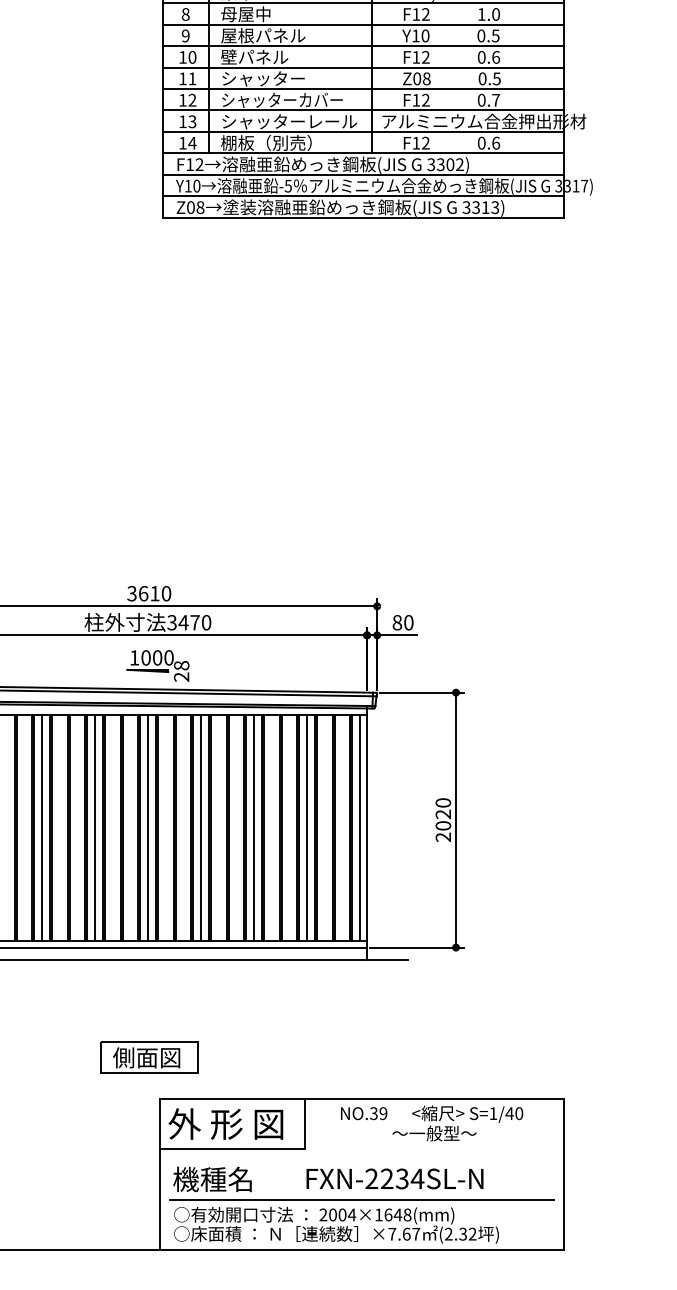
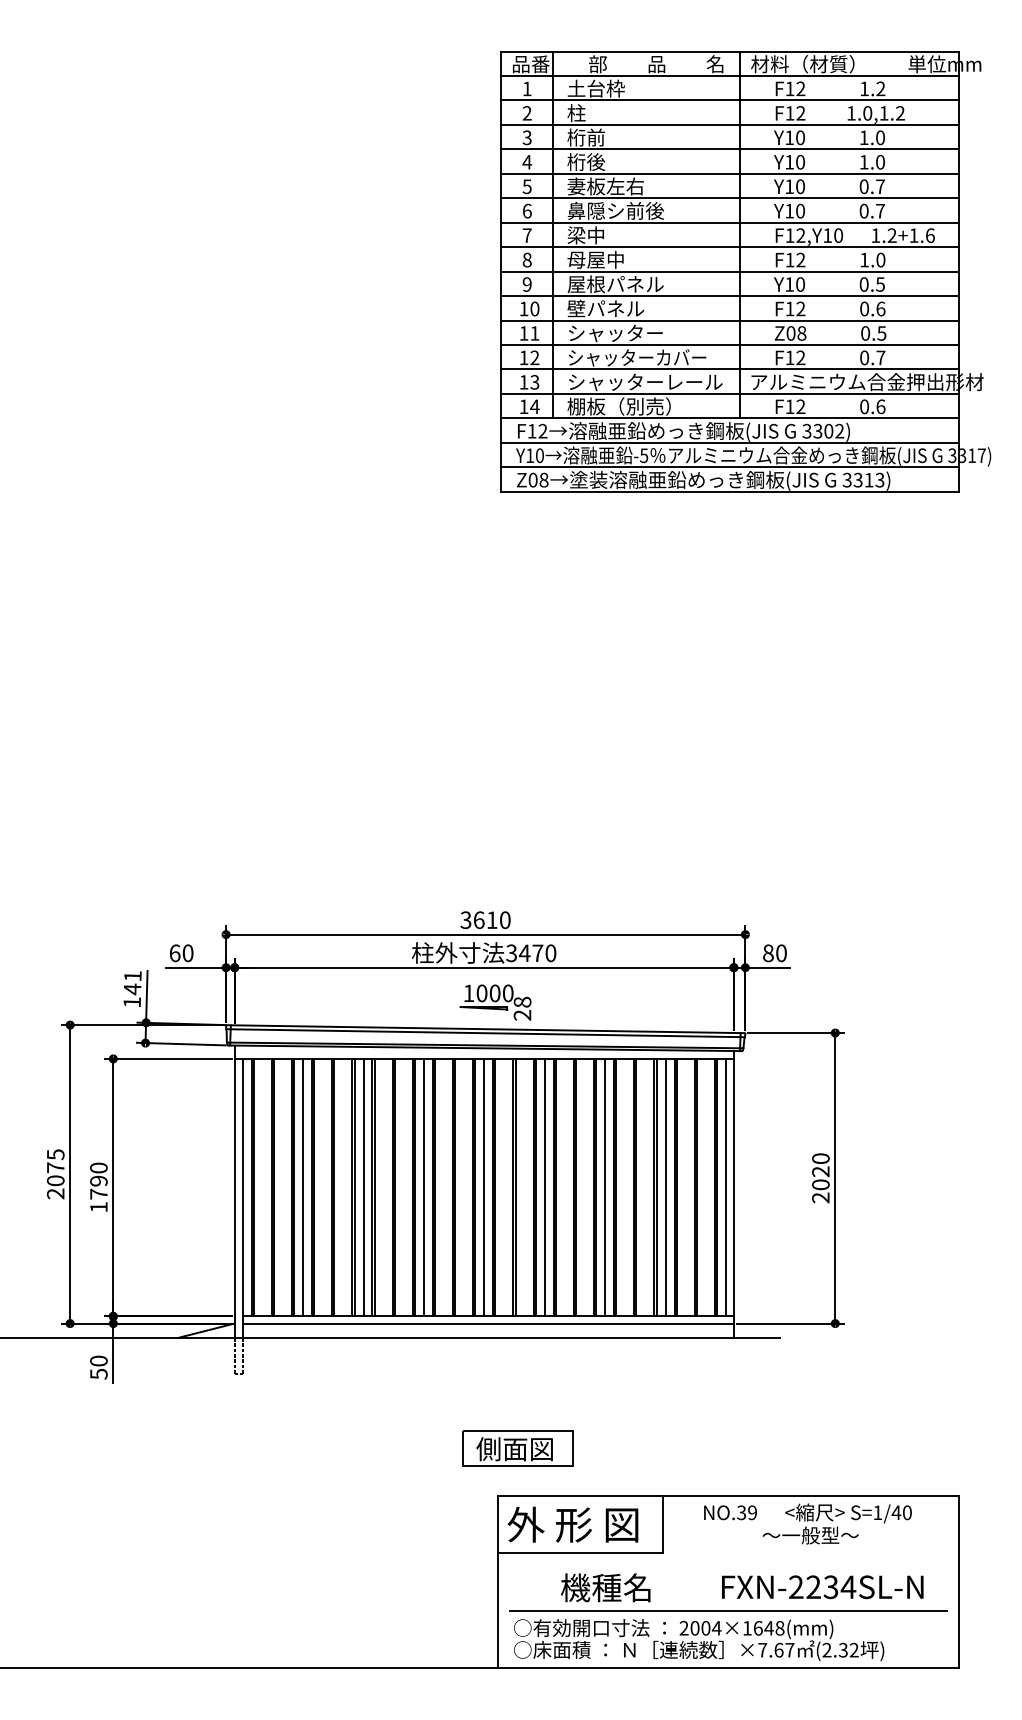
part: (149, 1057) -> (517, 1448), moved
text: (212, 1179) -> (605, 1587), moved
text: (394, 1179) -> (822, 1587), moved

